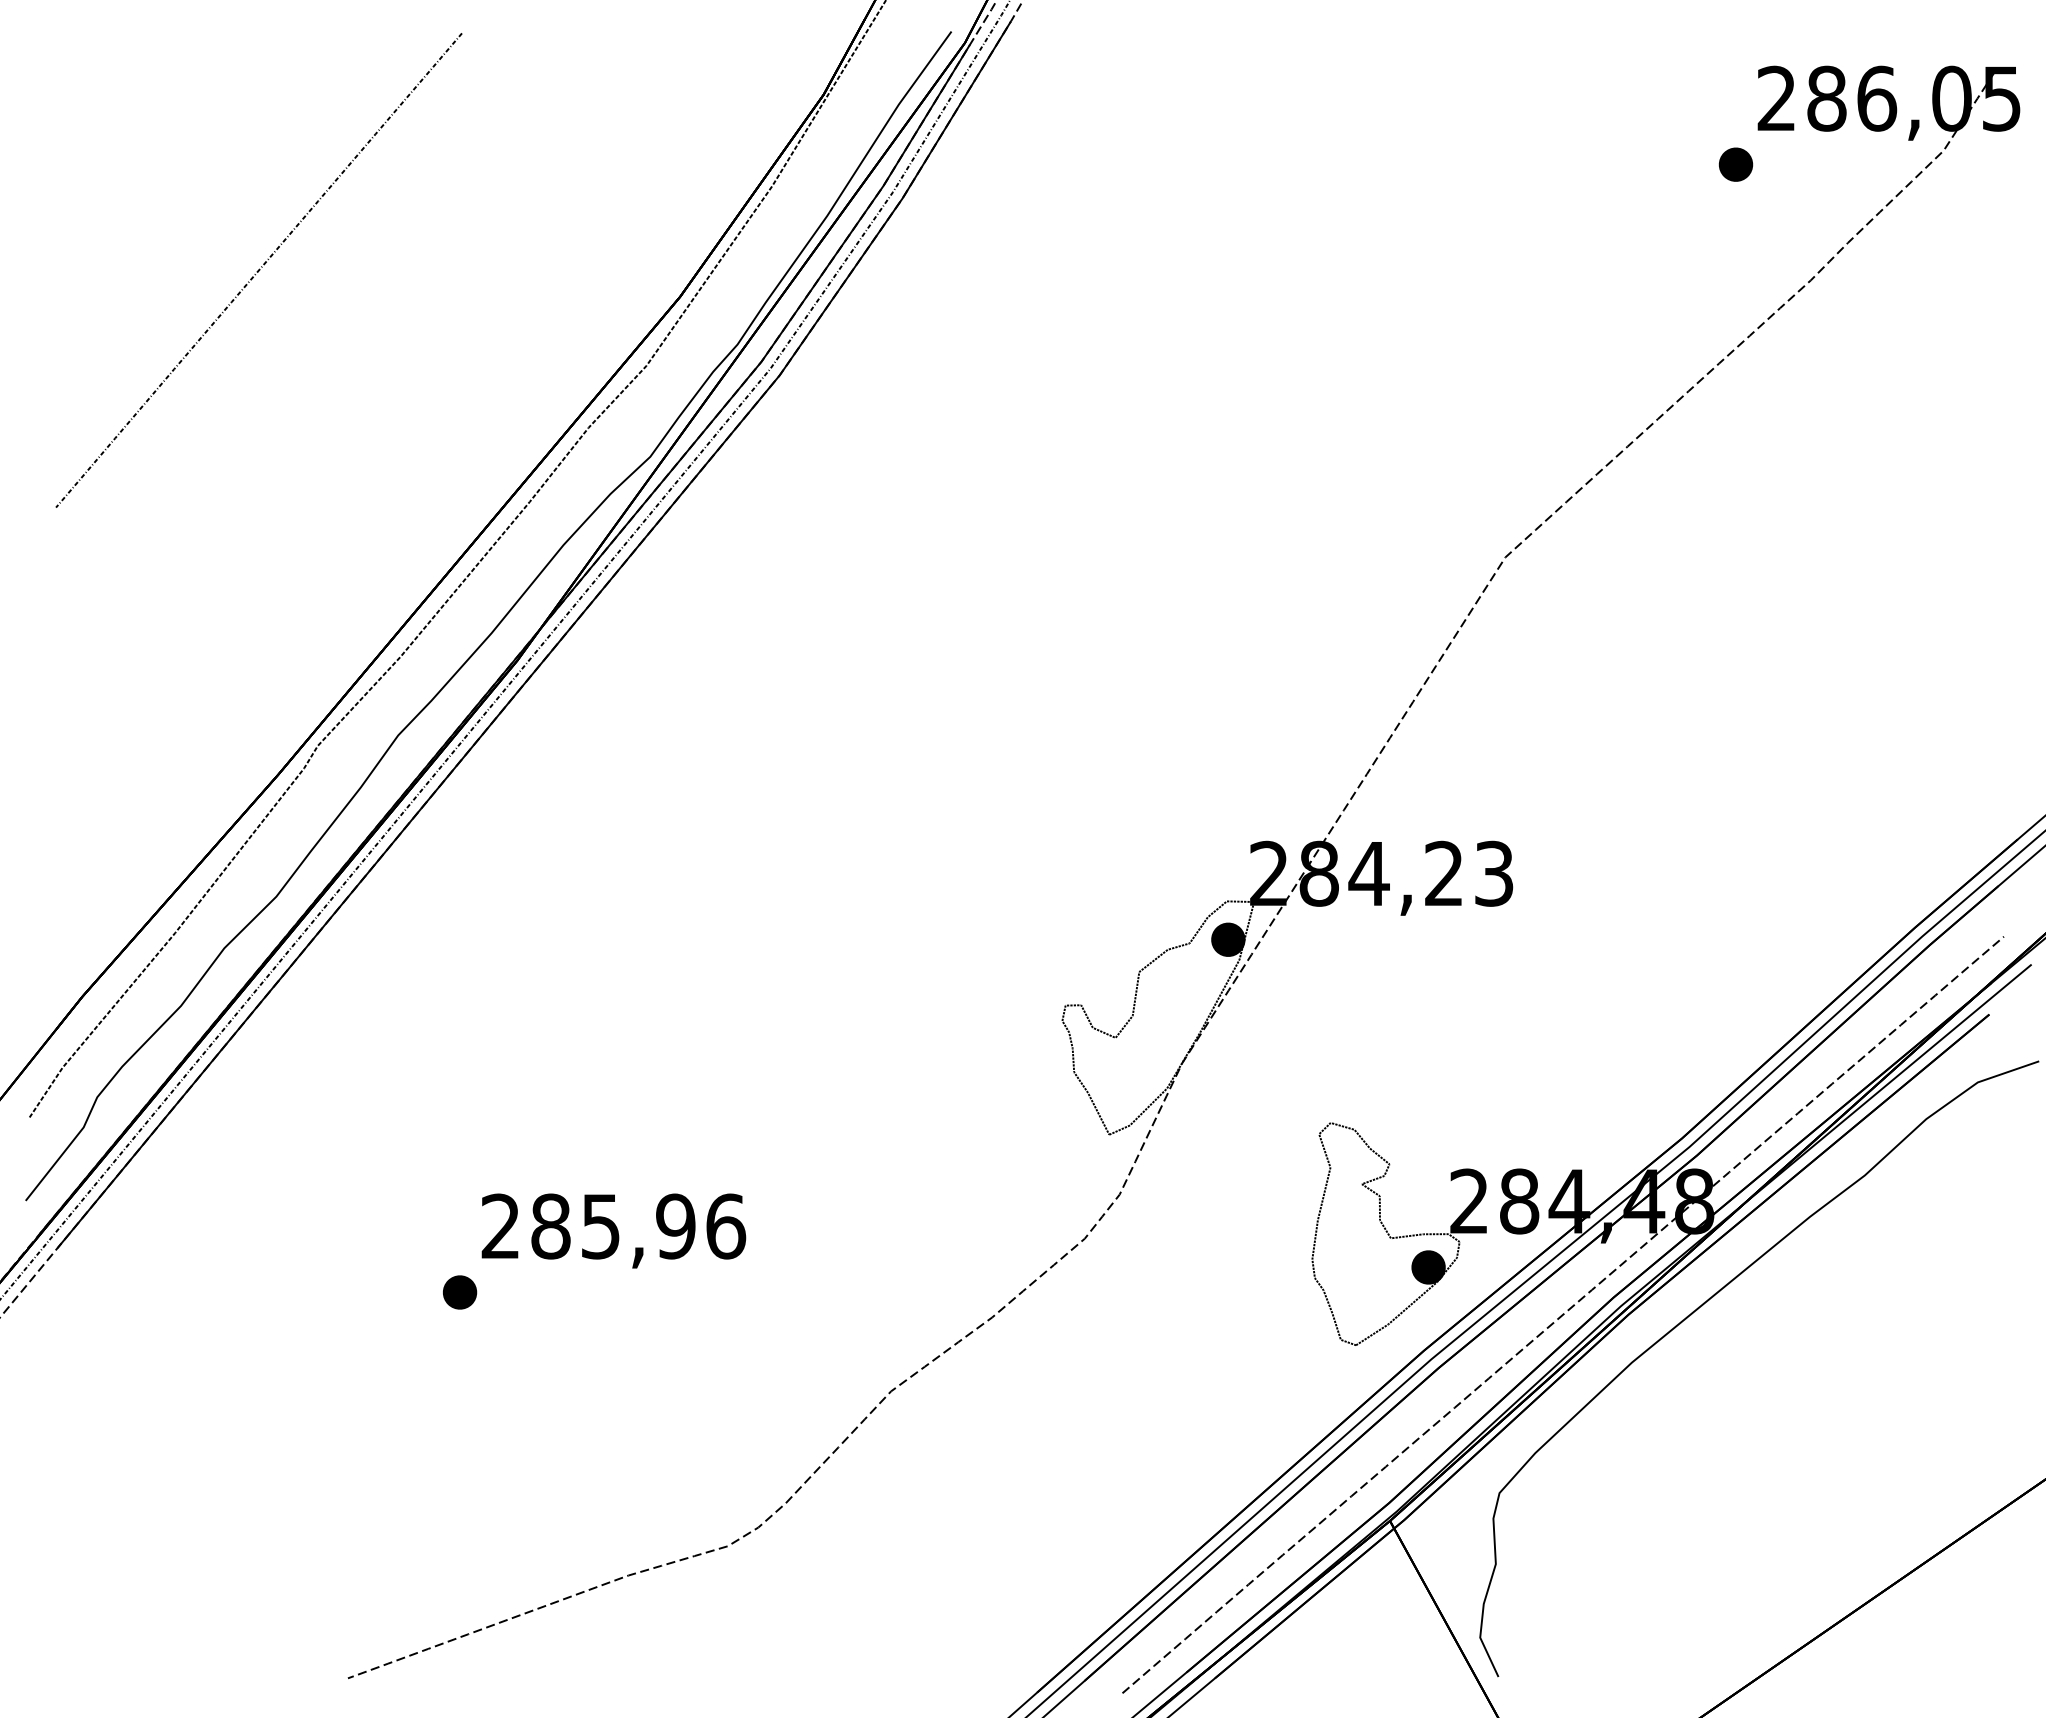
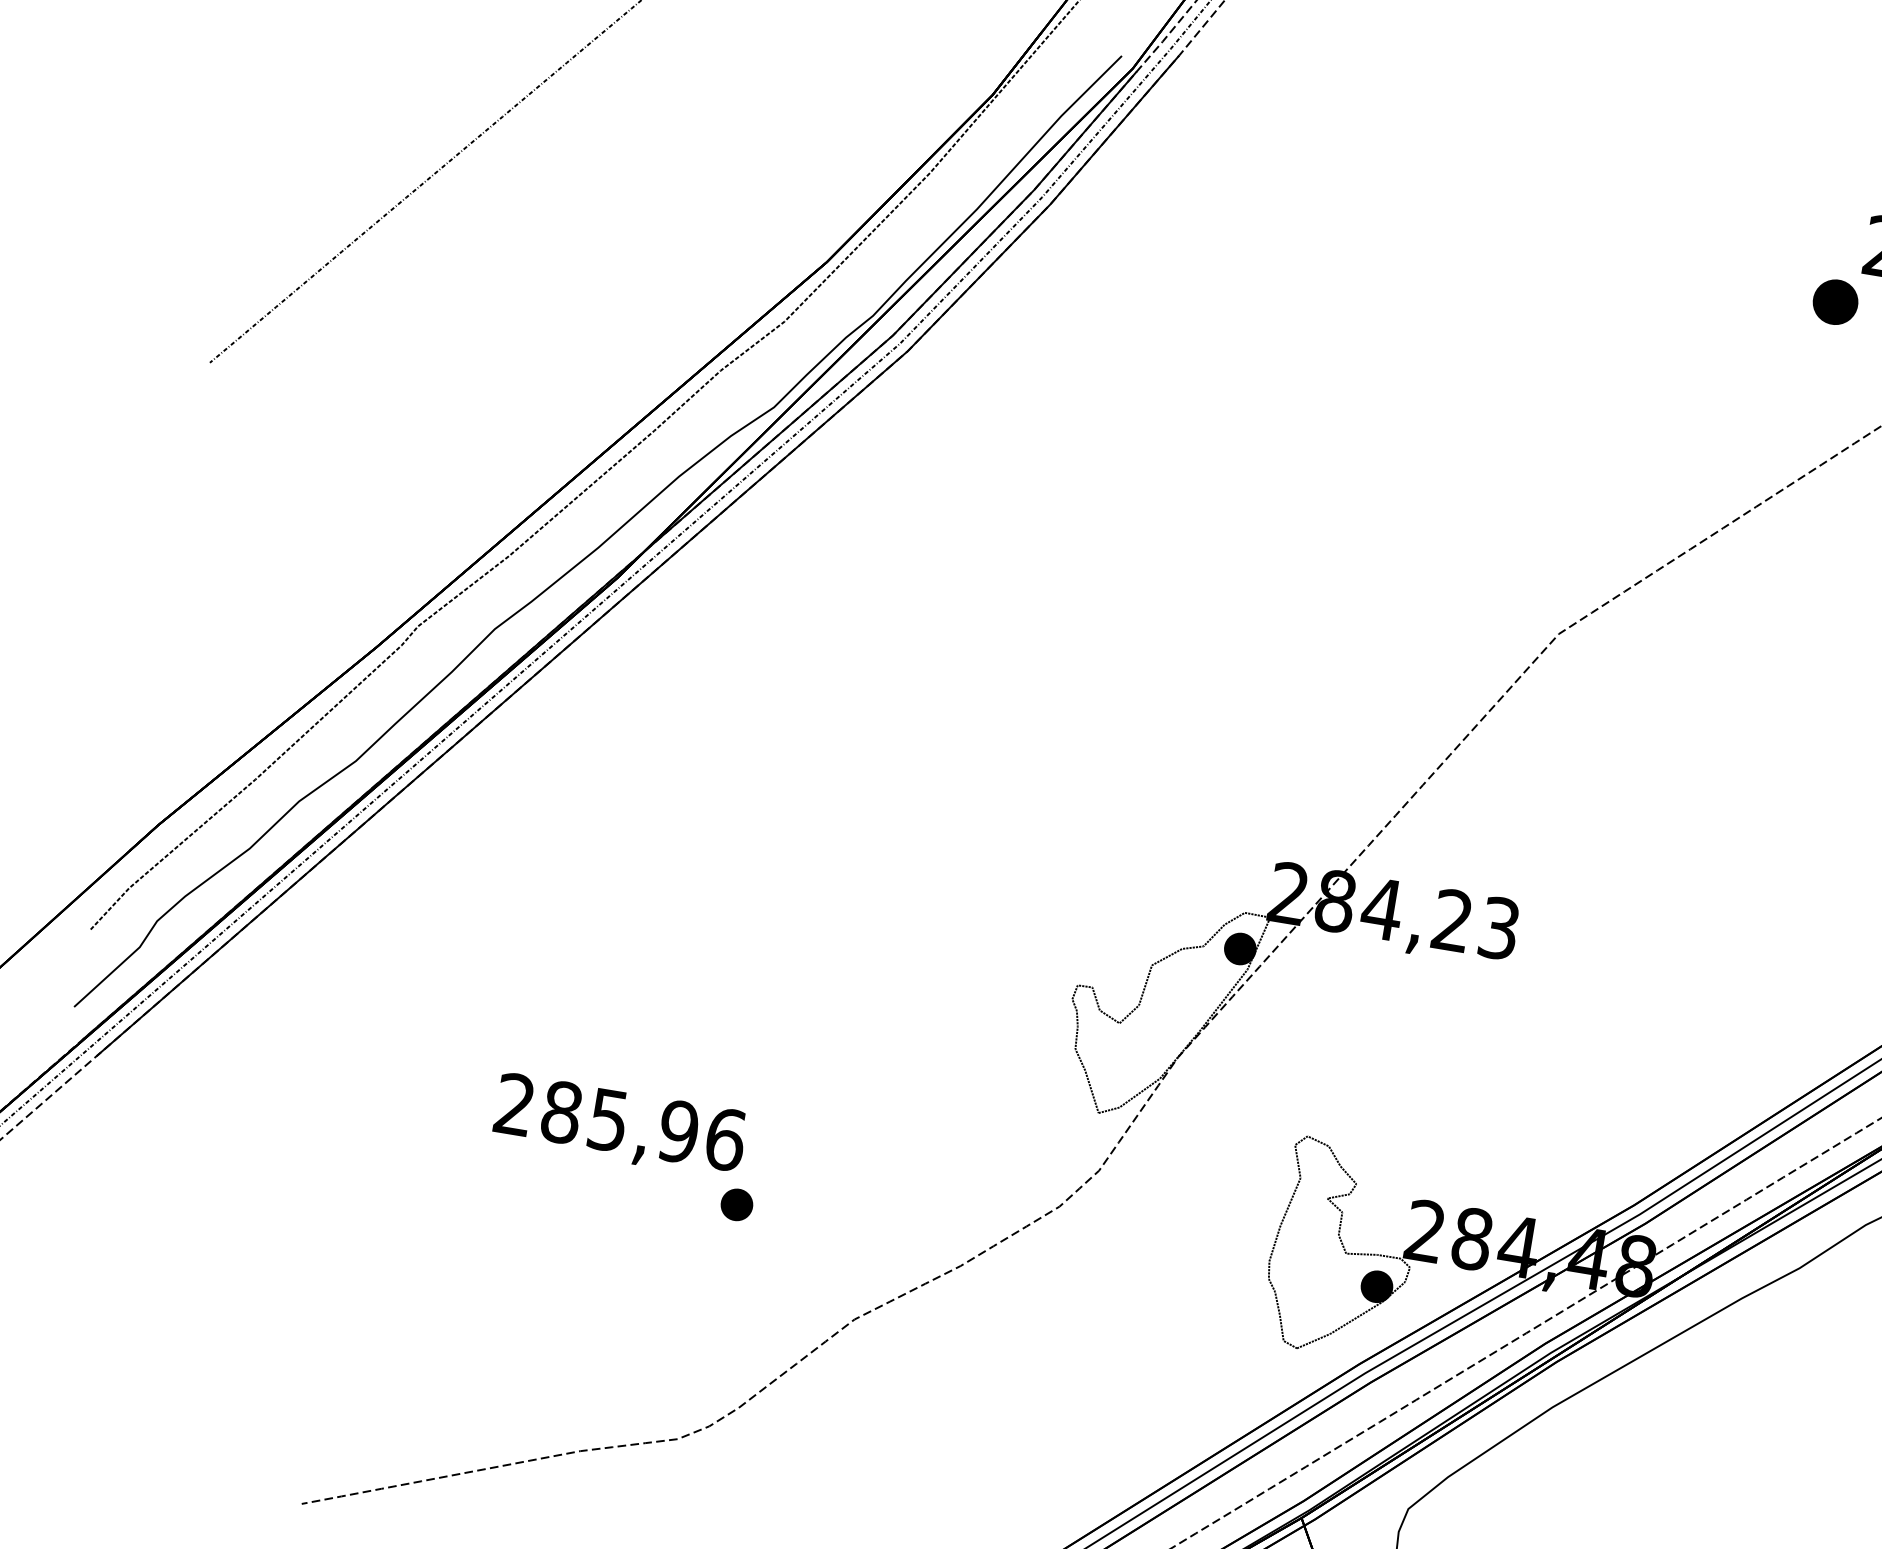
part: (1735, 164) -> (1835, 301), size x1.4
part: (460, 1292) -> (737, 1204), moved

